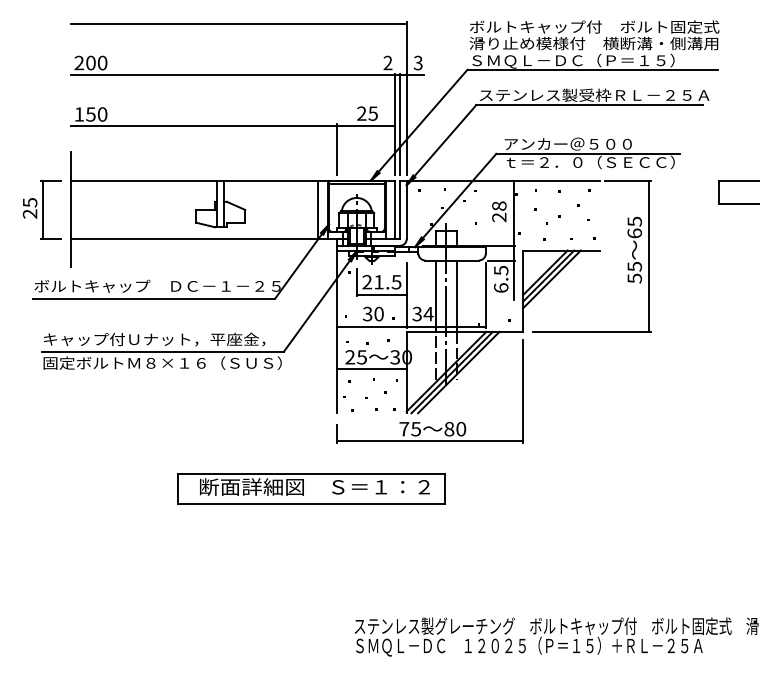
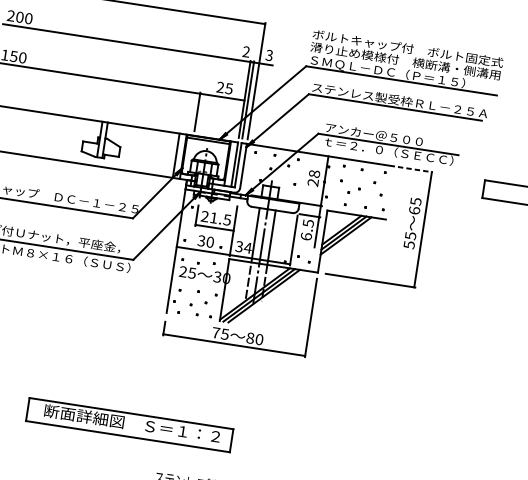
line: (627, 180) -> (415, 169), solid -> dashed
line: (371, 369) -> (198, 283), removed
part: (311, 488) -> (129, 424), moved

